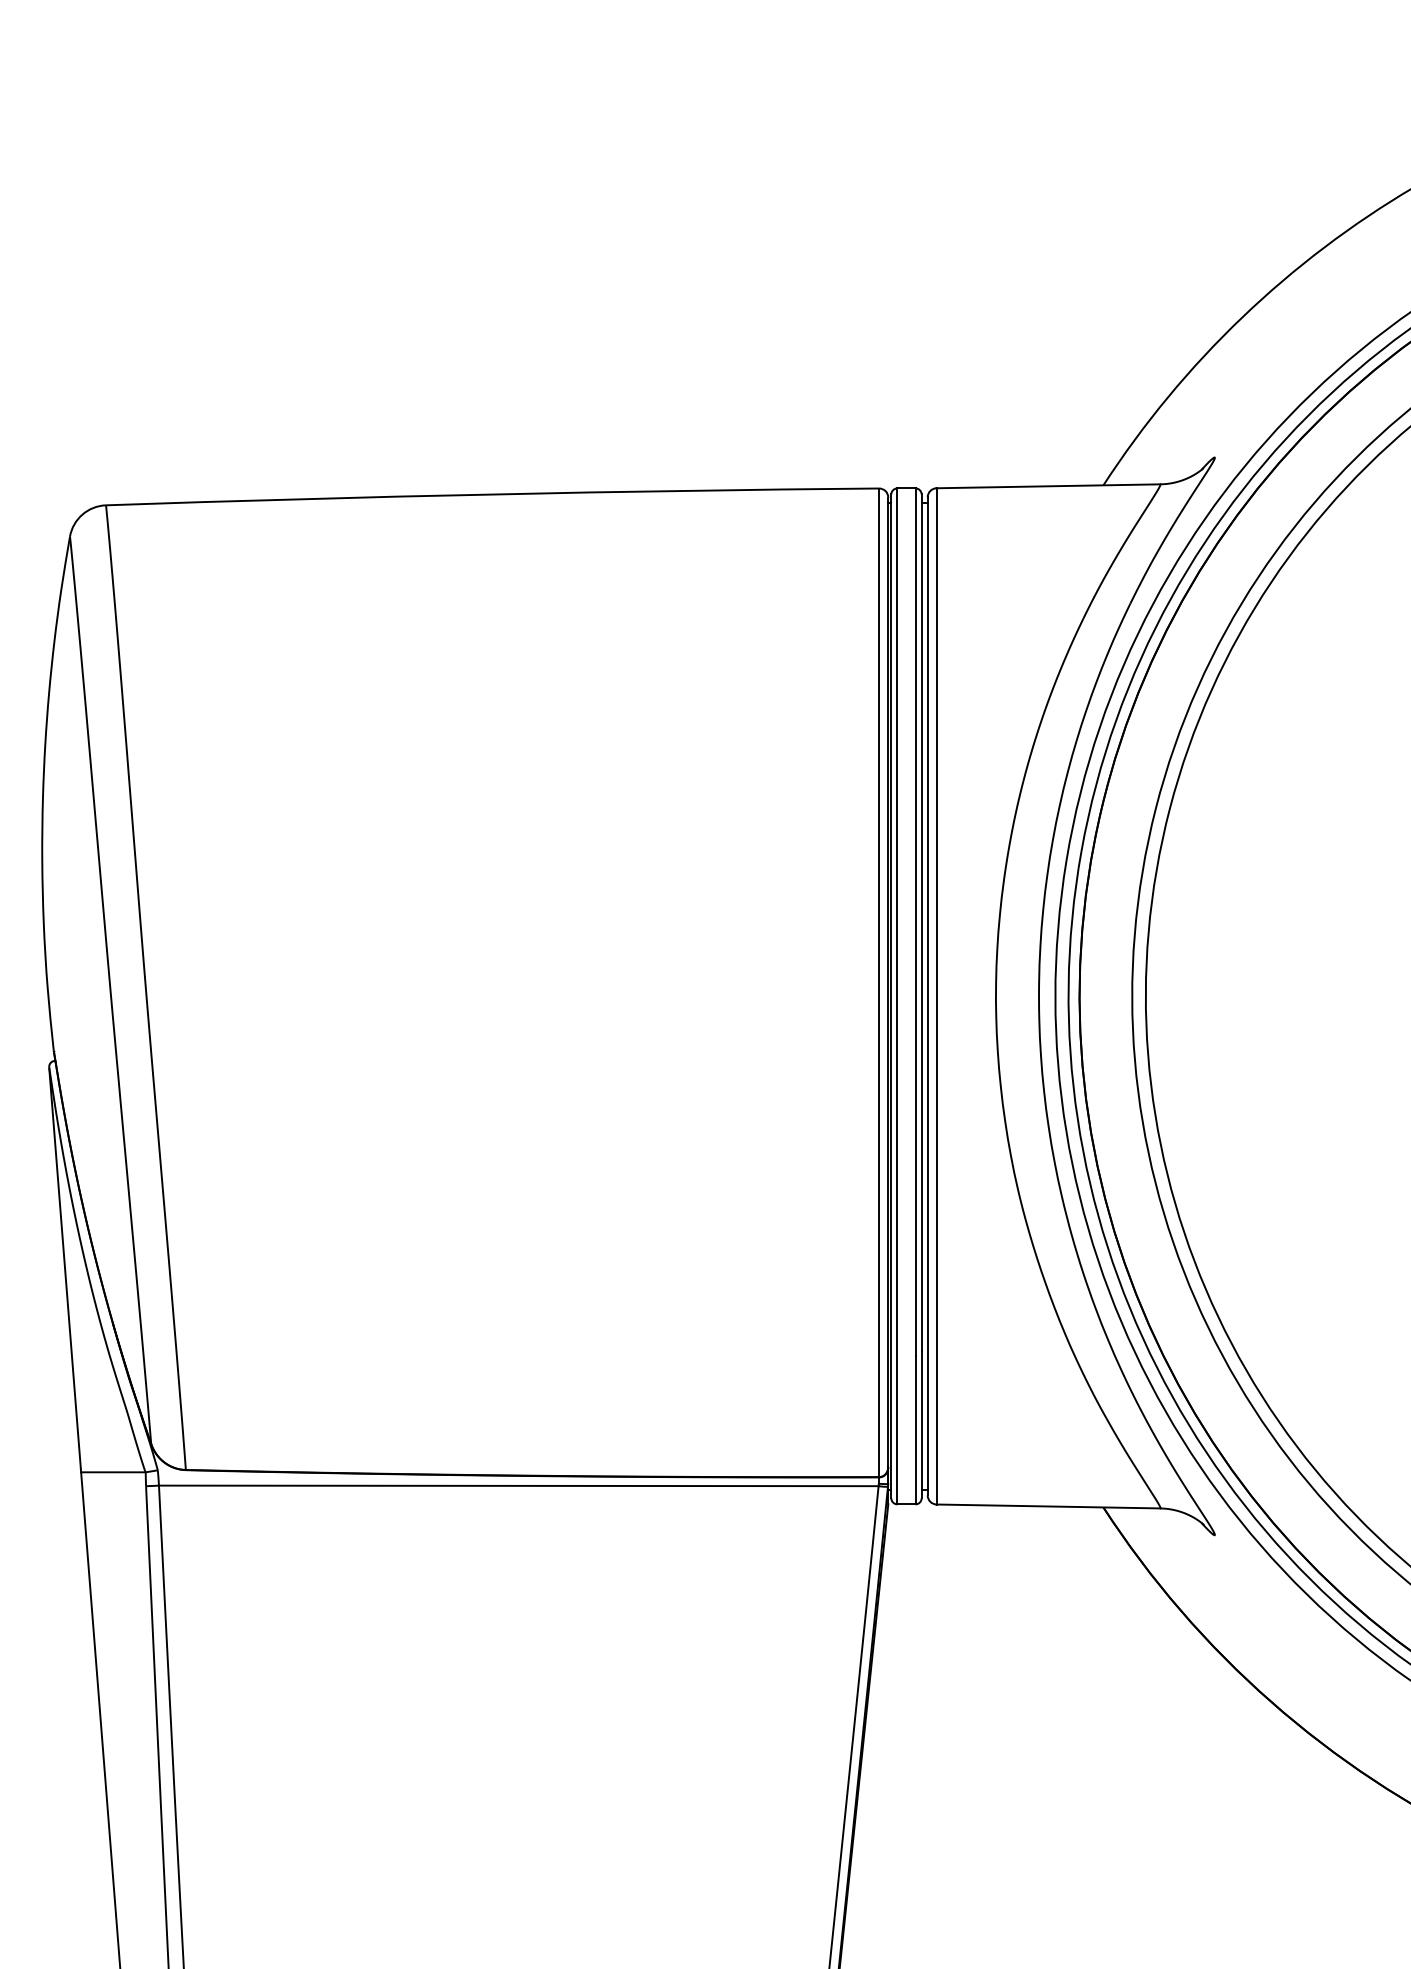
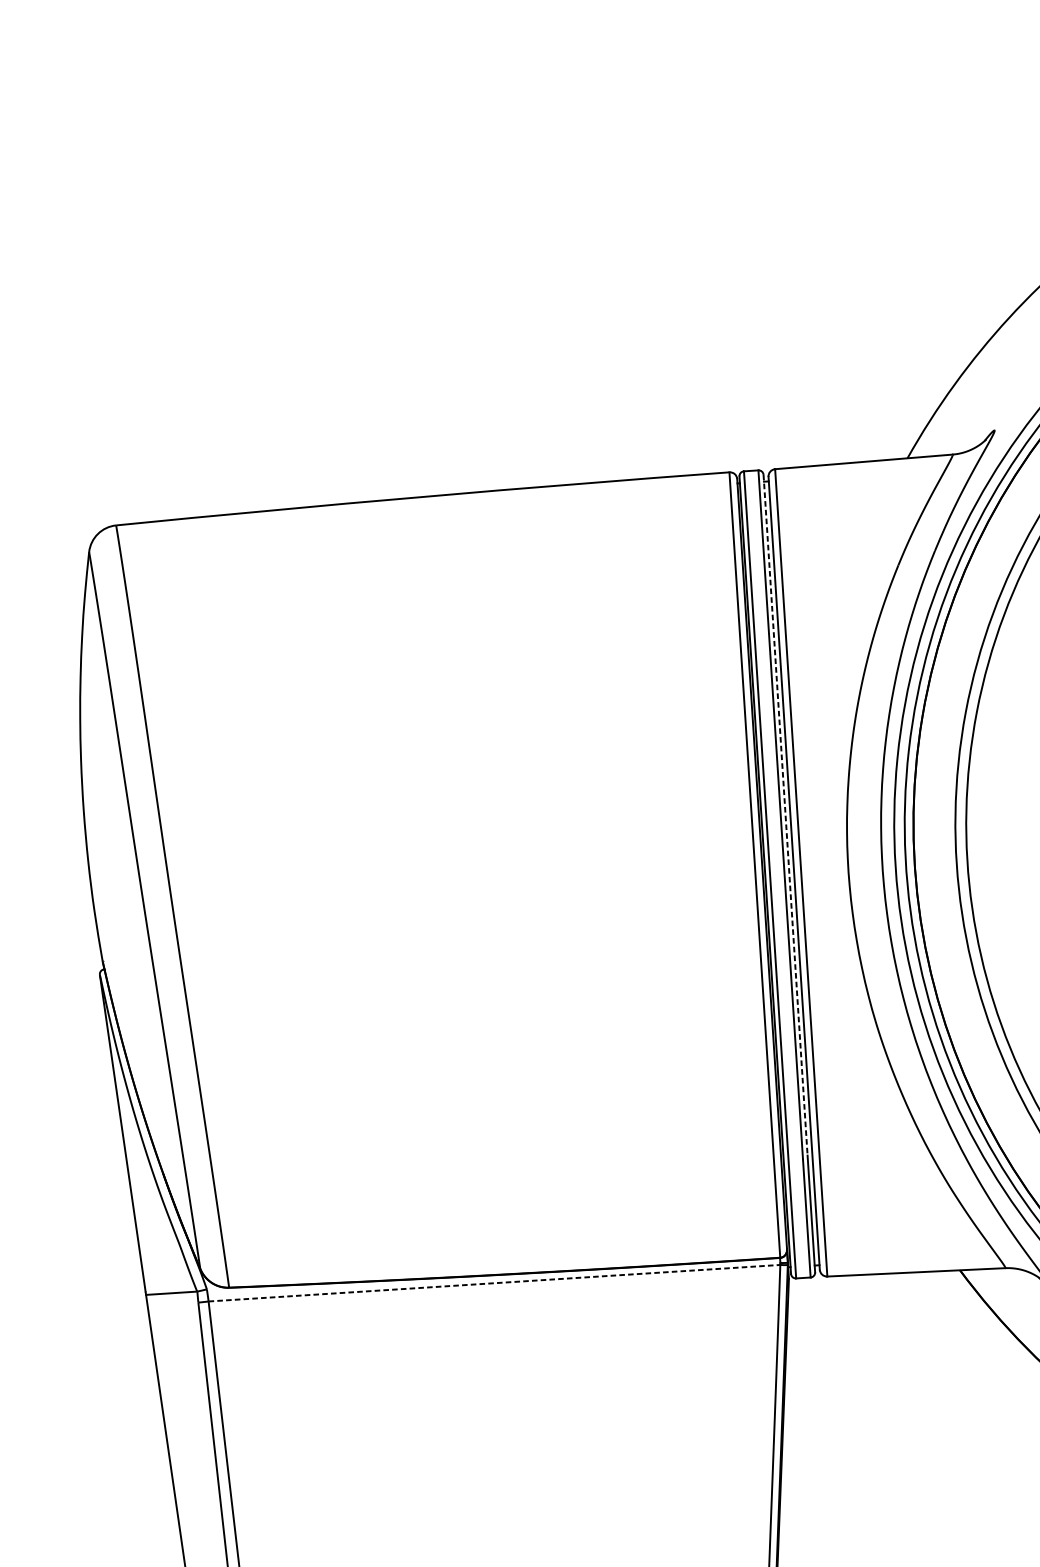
line: (921, 923) -> (785, 815), solid -> dashed
line: (518, 1485) -> (494, 1282), solid -> dashed

